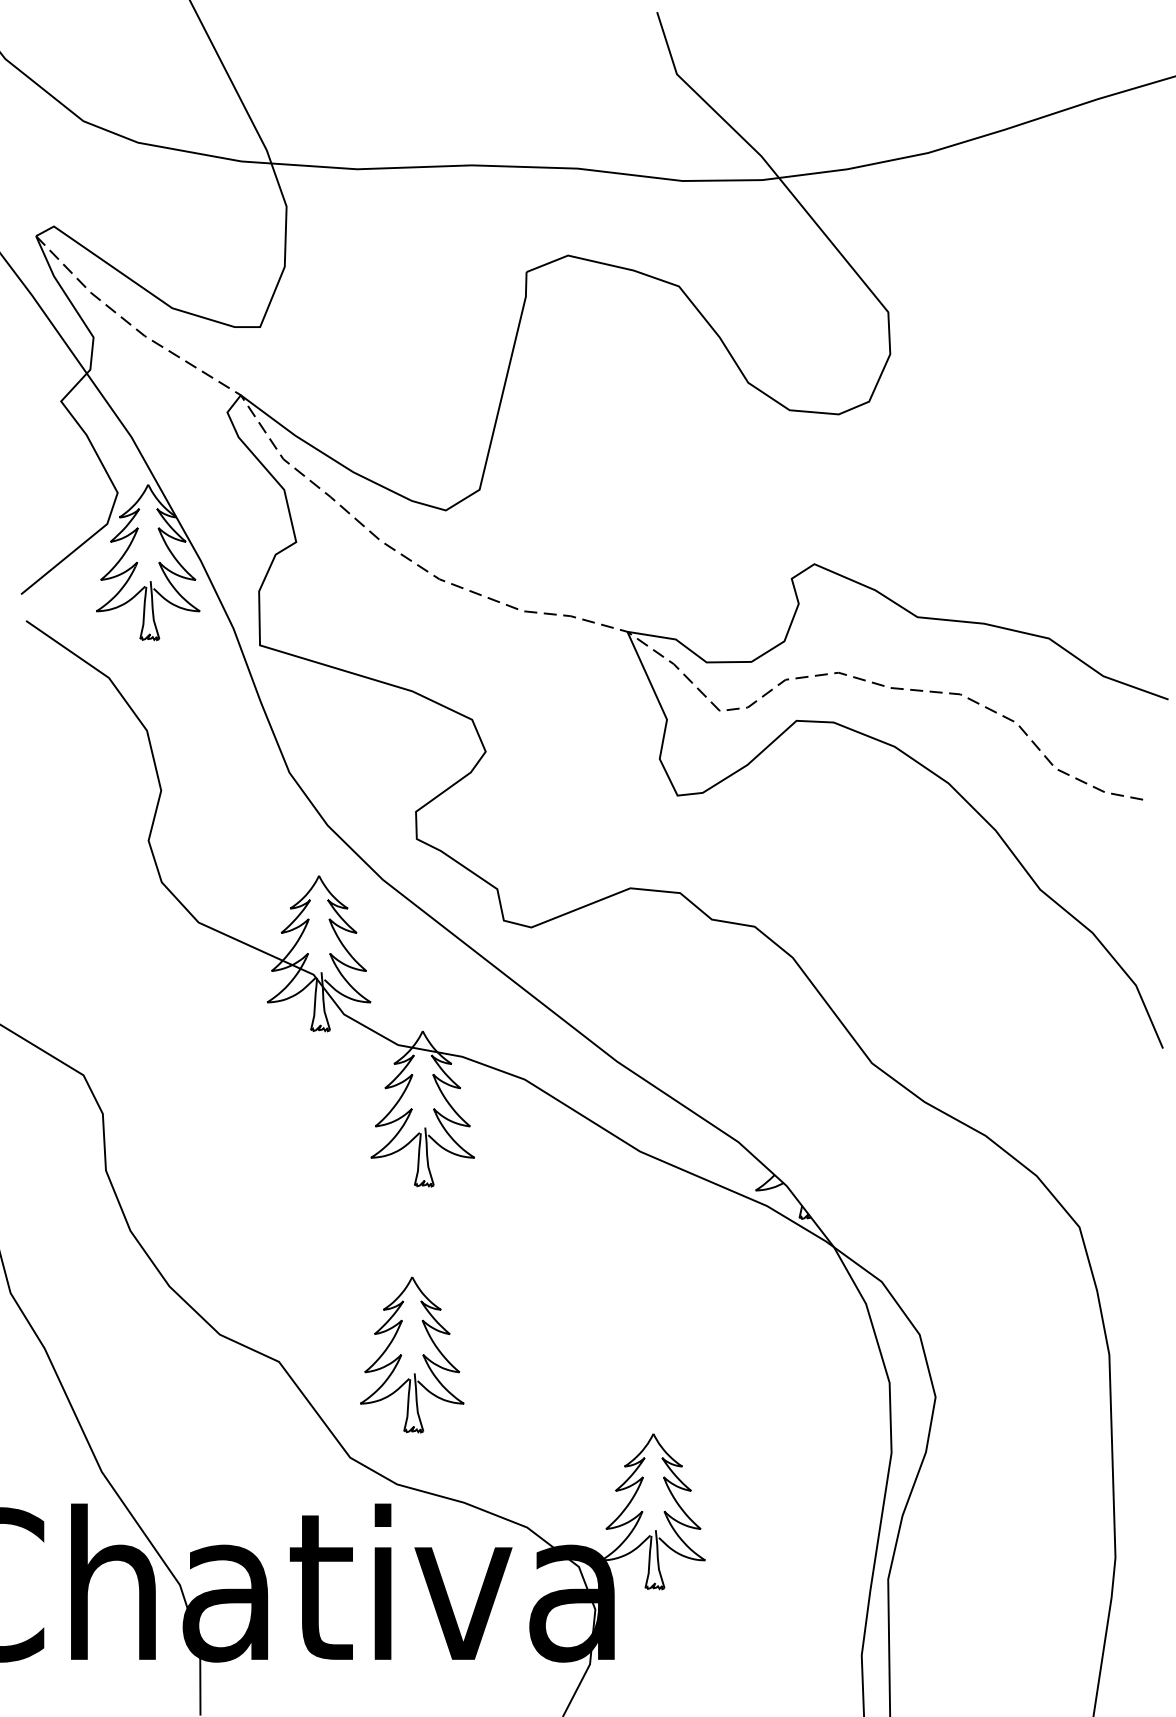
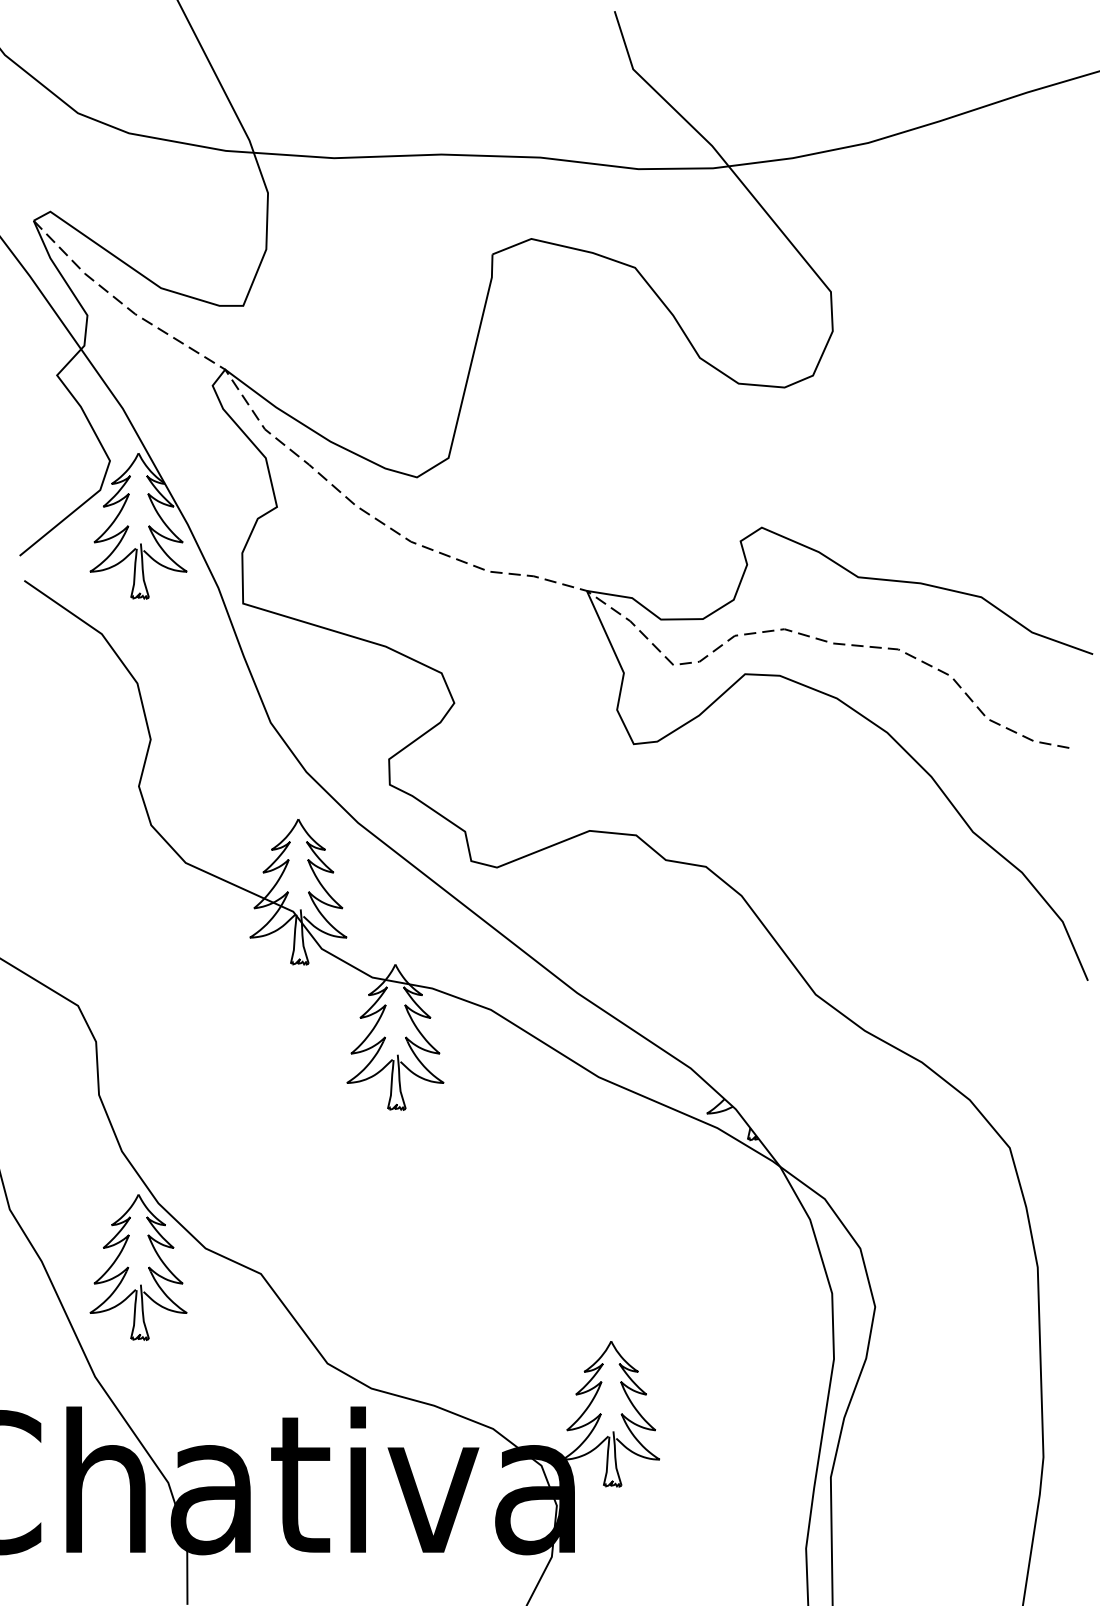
part: (412, 1355) -> (138, 1267), moved

